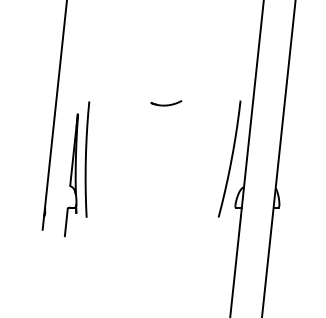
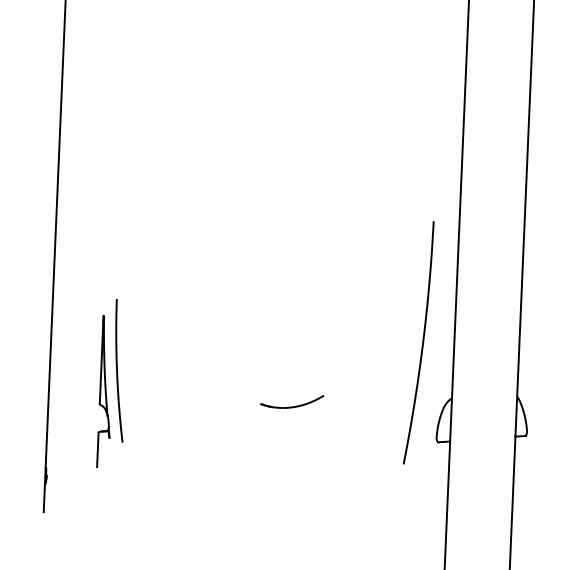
part: (166, 103) -> (292, 403), moved
part: (77, 169) -> (107, 383), size x0.6

